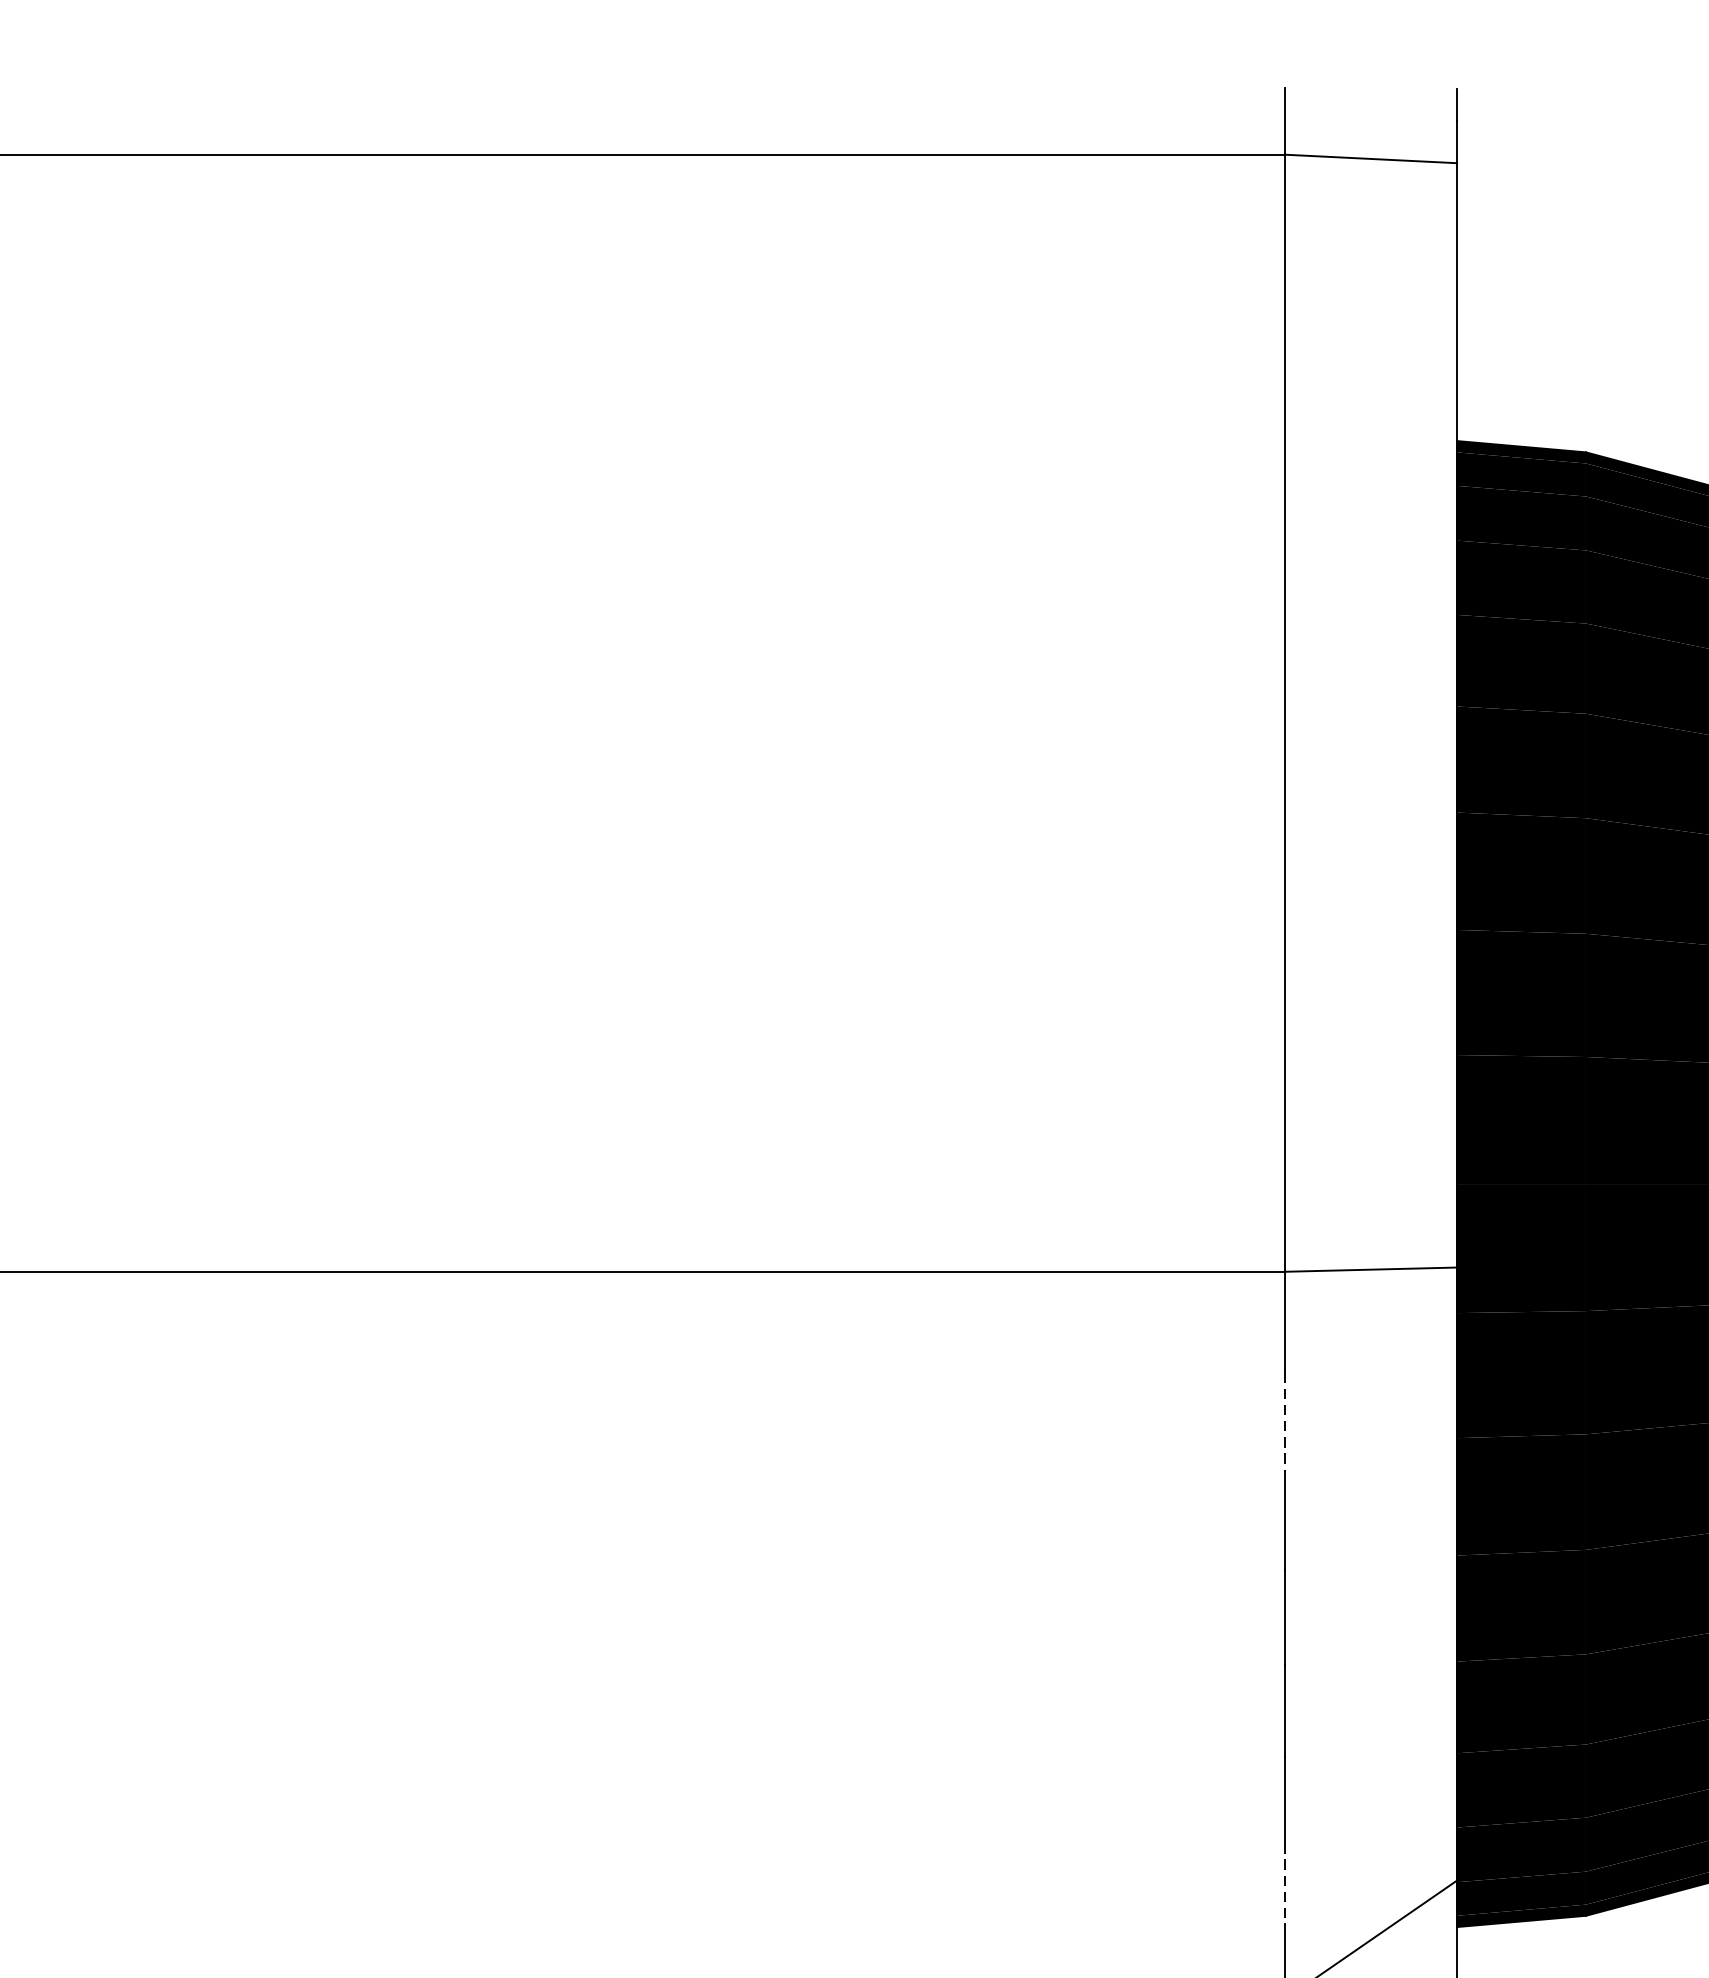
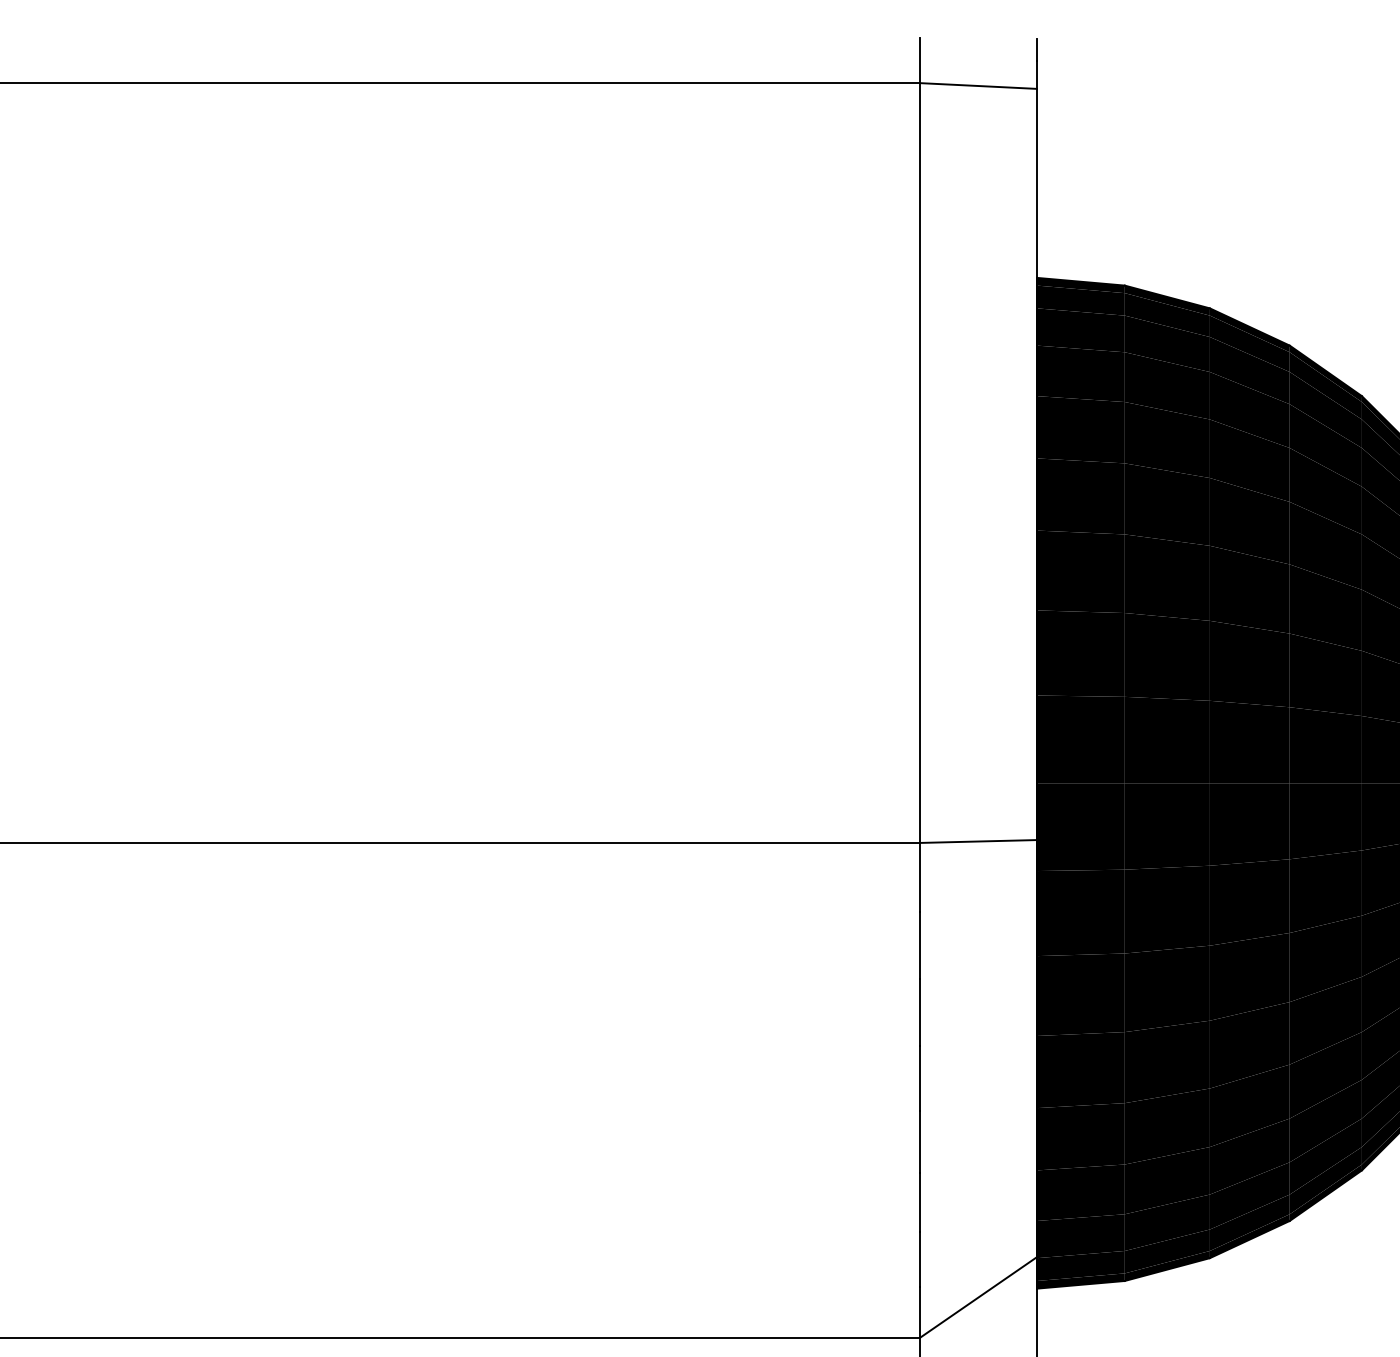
line: (1285, 1422) -> (920, 945), dashed -> solid
line: (1285, 1884) -> (920, 1259), dashed -> solid

